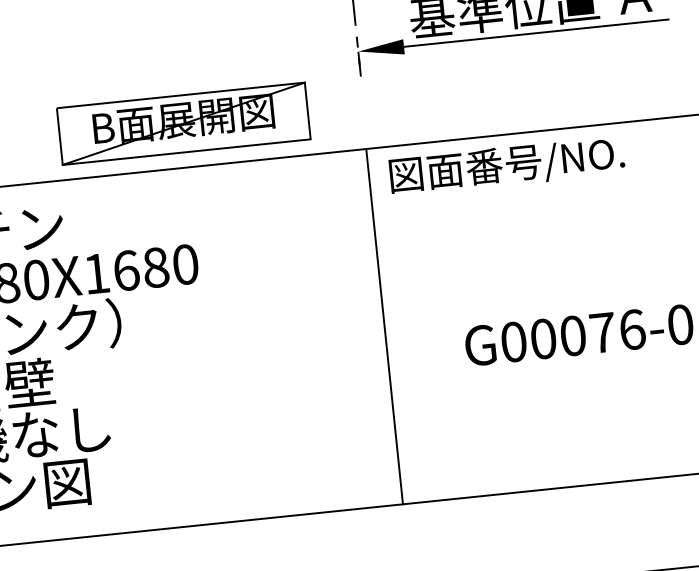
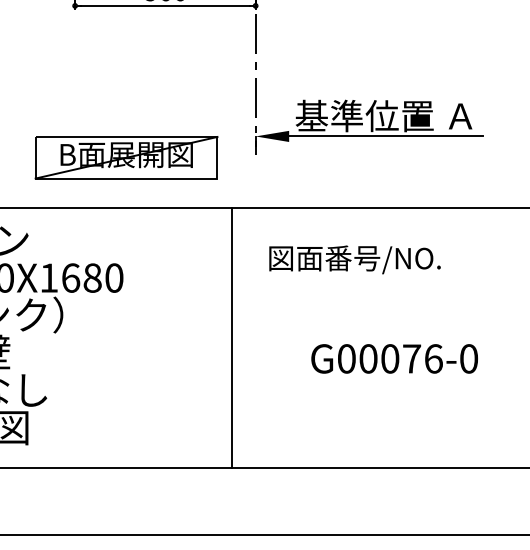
part: (183, 123) -> (126, 157), moved
text: (506, 165) -> (354, 259), moved
line: (385, 325) -> (232, 337), moved

